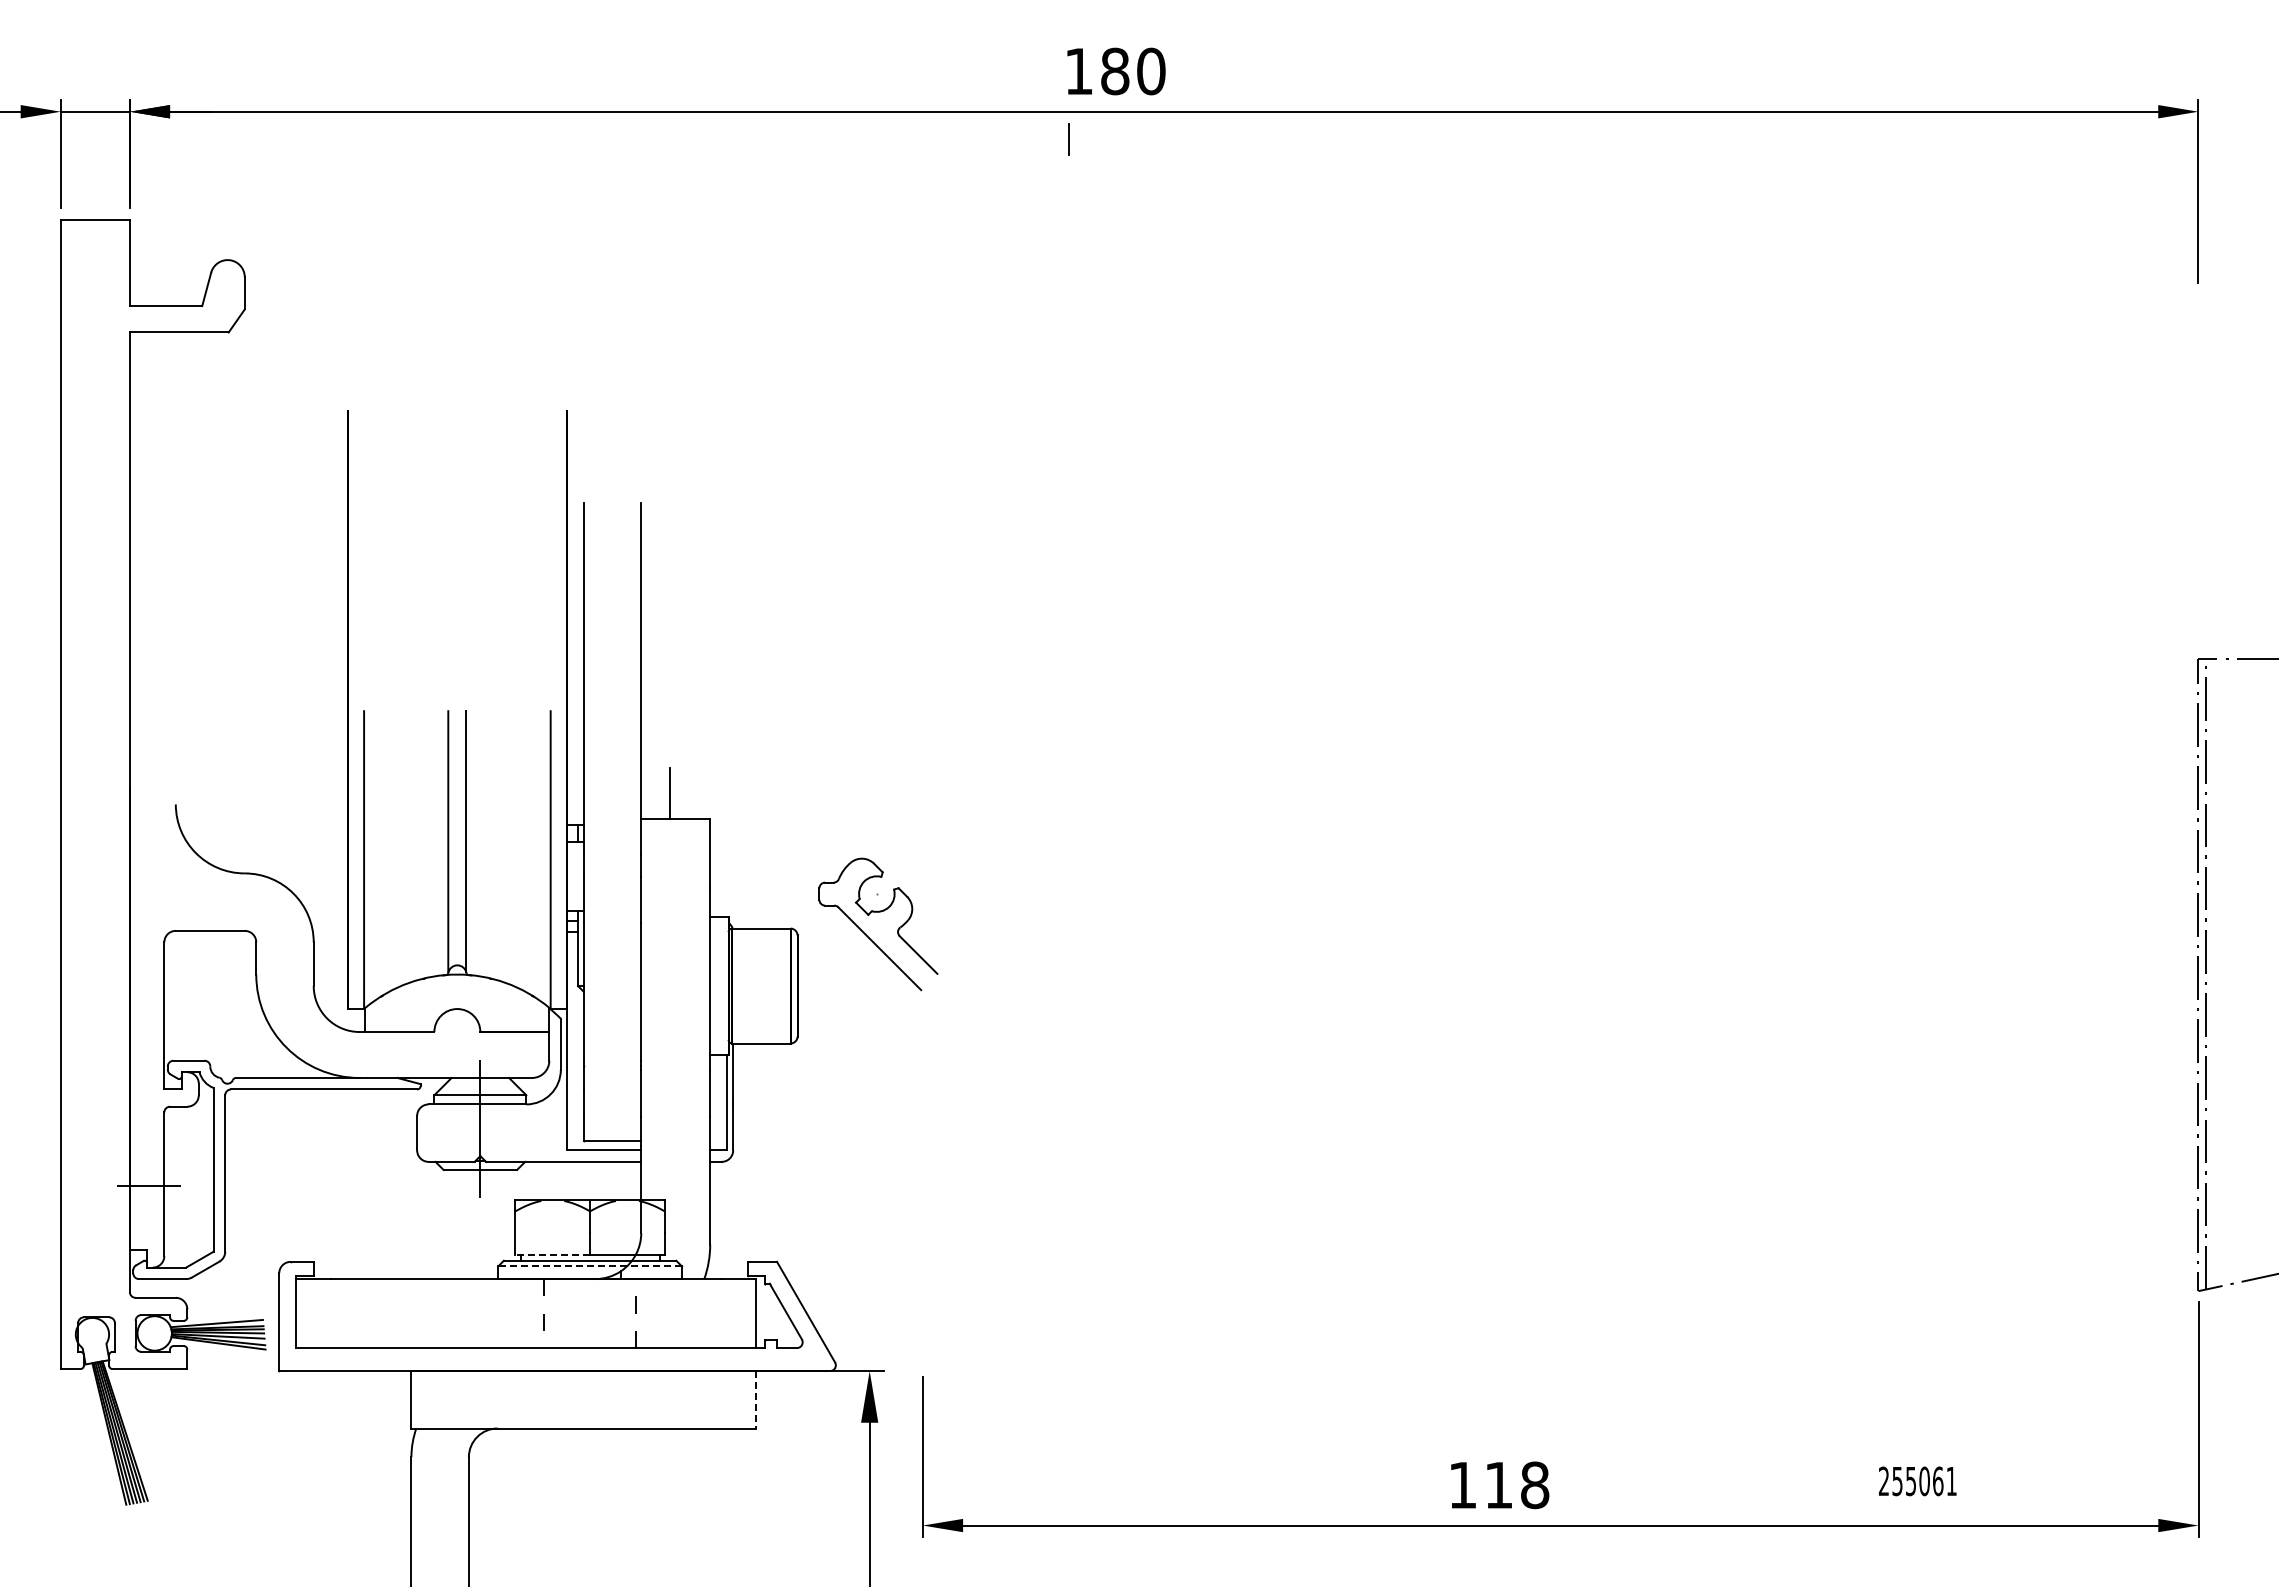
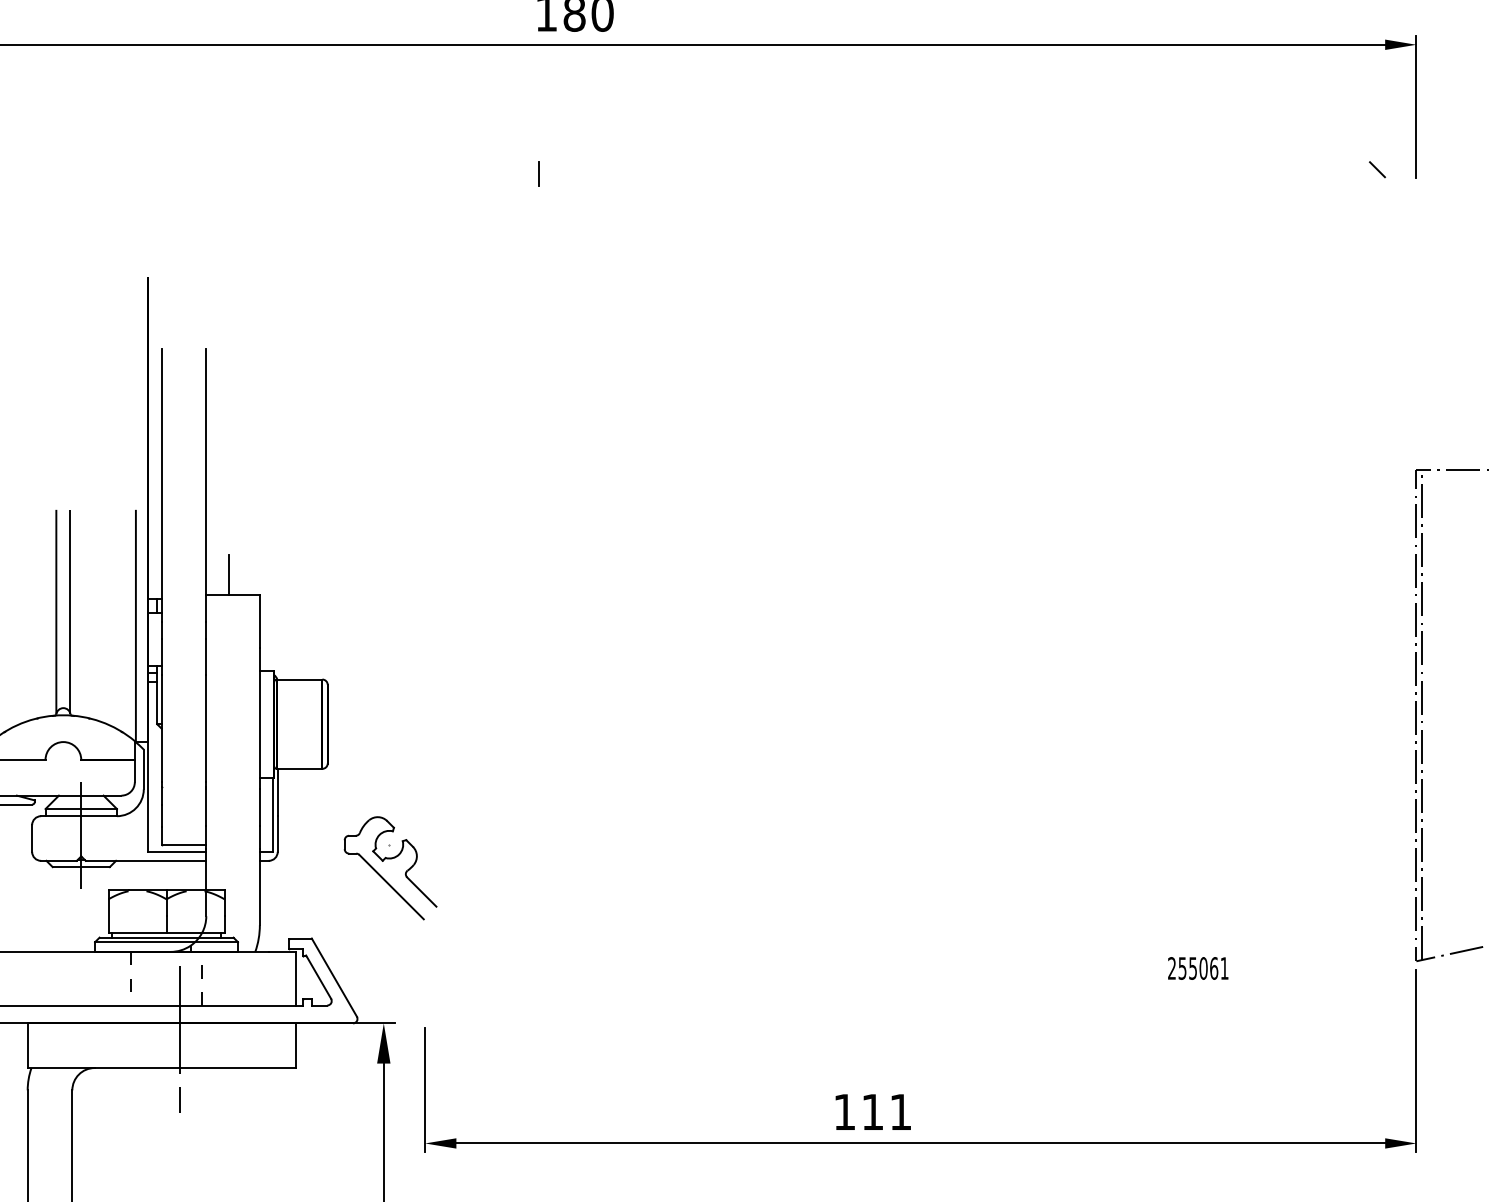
line: (1068, 139) -> (538, 173), moved
line: (2148, 272) -> (1377, 169), added
part: (878, 912) -> (390, 858), moved
line: (552, 1254) -> (137, 932), dashed -> solid
line: (590, 1266) -> (166, 942), dashed -> solid
line: (606, 1391) -> (179, 1039), added
line: (756, 1399) -> (295, 1045), dashed -> solid
text: (1917, 1481) -> (1198, 968), moved
text: (1535, 1485) -> (901, 1112), 118 -> 111

